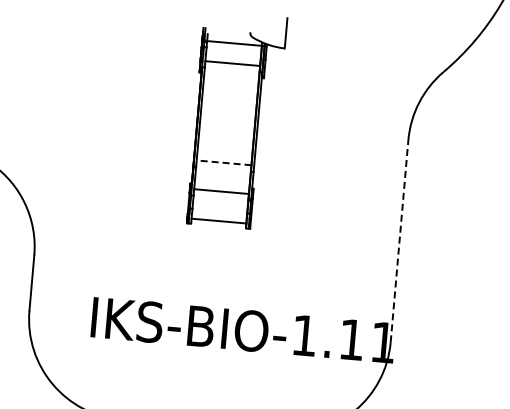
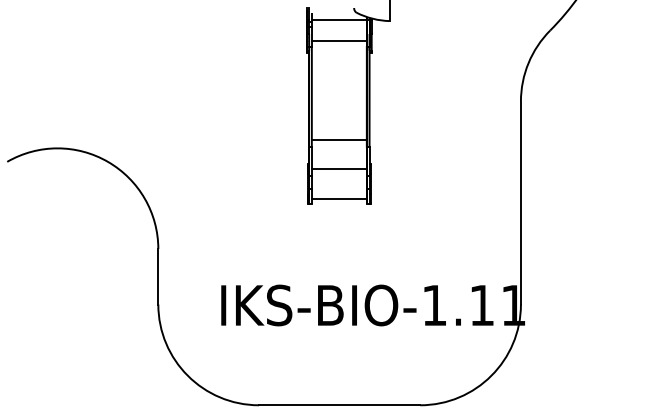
line: (223, 162) -> (338, 140), dashed -> solid
line: (399, 241) -> (520, 203), dashed -> solid

